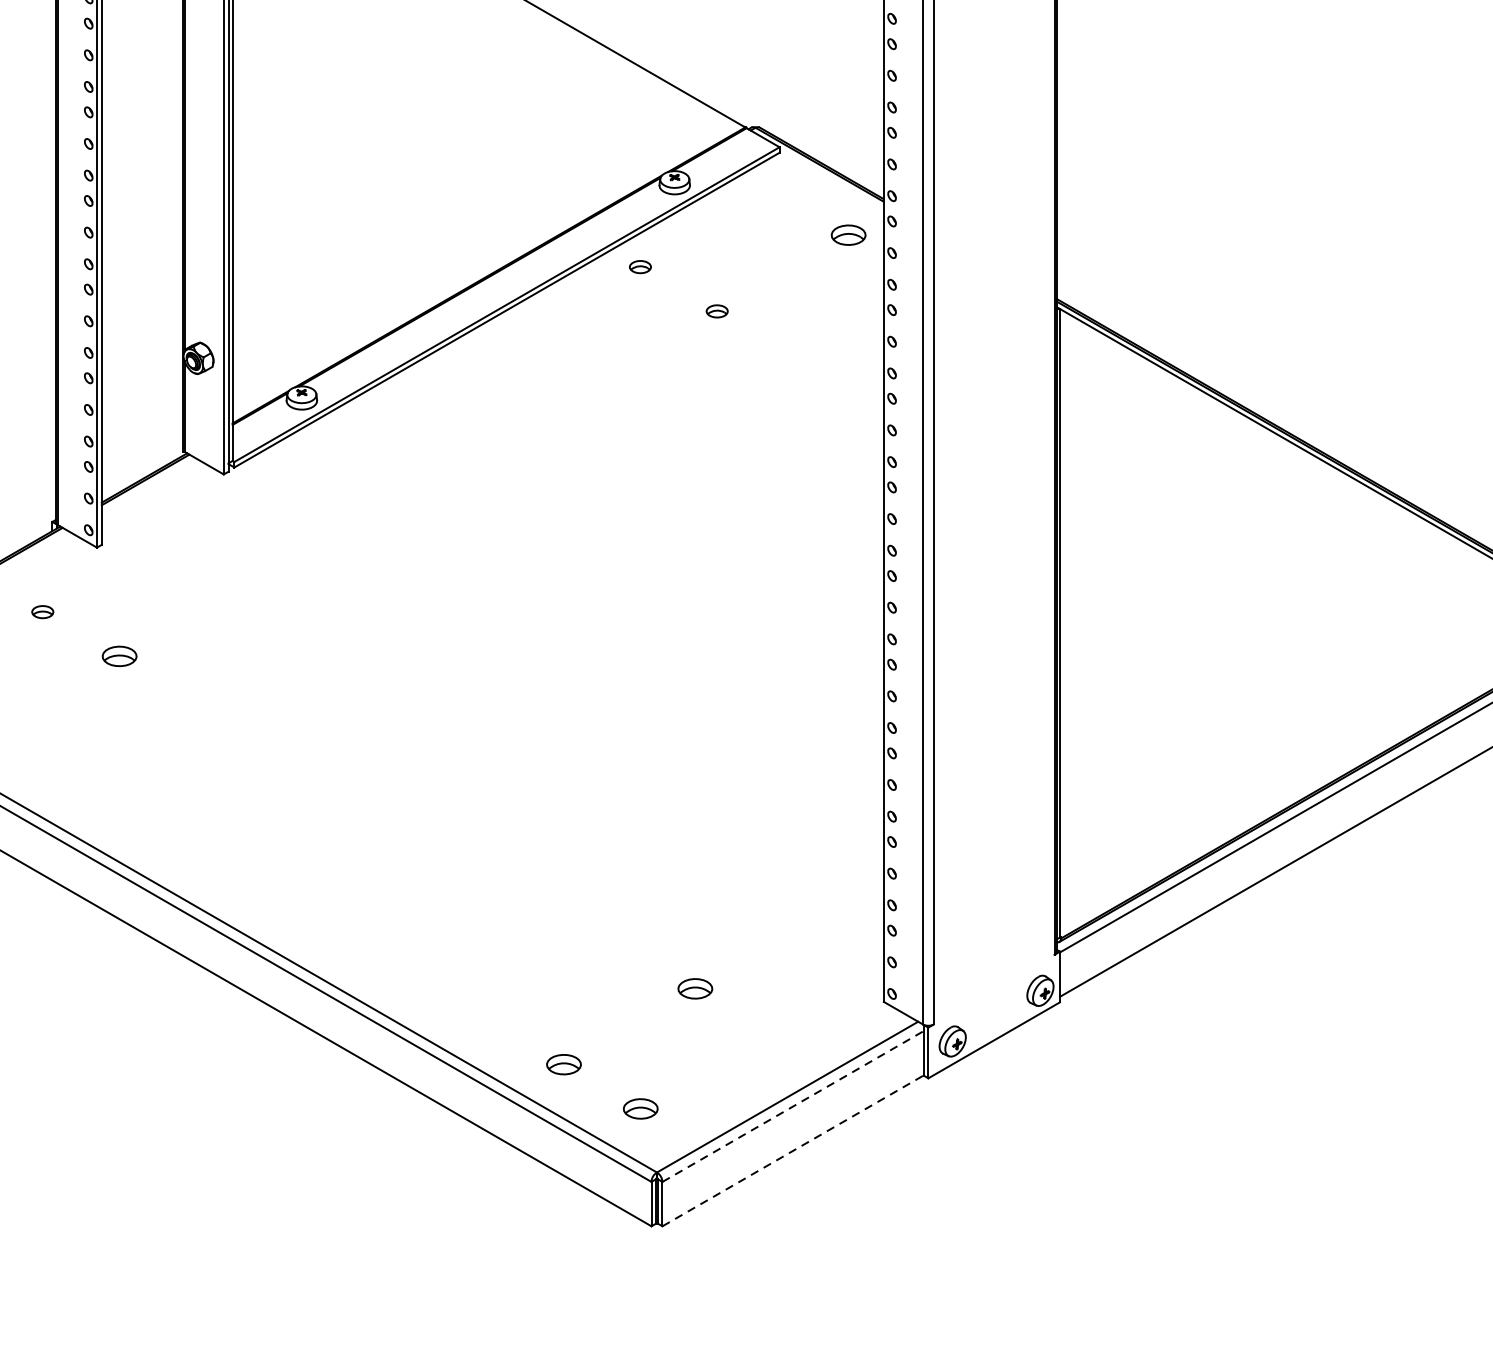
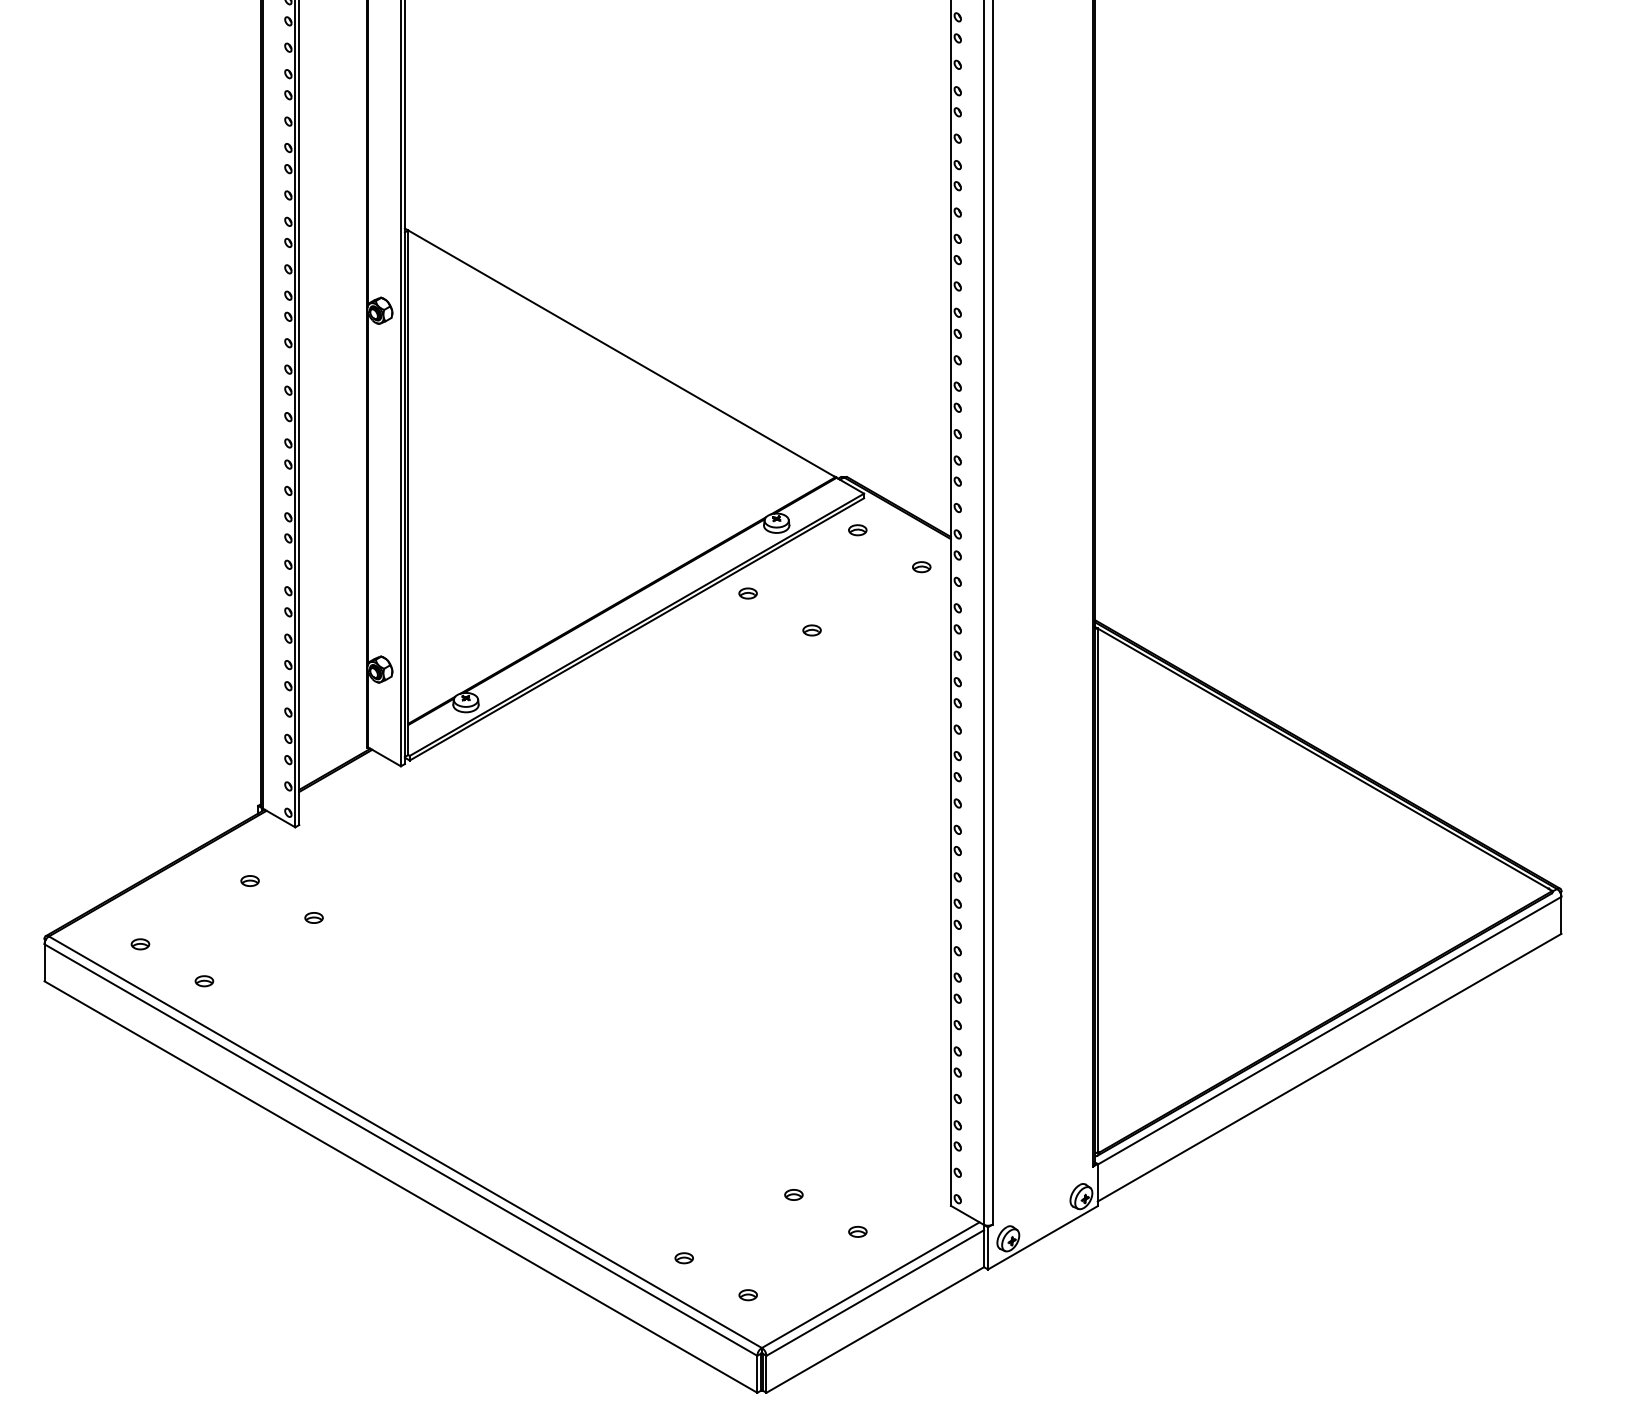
part: (771, 191) -> (857, 530), added
part: (848, 235) -> (921, 567), size x0.62
part: (118, 655) -> (313, 917), size x0.62
part: (694, 988) -> (793, 1194), size x0.62
part: (771, 1032) -> (857, 1231), added
part: (562, 1065) -> (683, 1258), size x0.62
line: (793, 1107) -> (875, 1293), dashed -> solid
part: (639, 1109) -> (747, 1295), size x0.62
line: (793, 1150) -> (875, 1329), dashed -> solid

